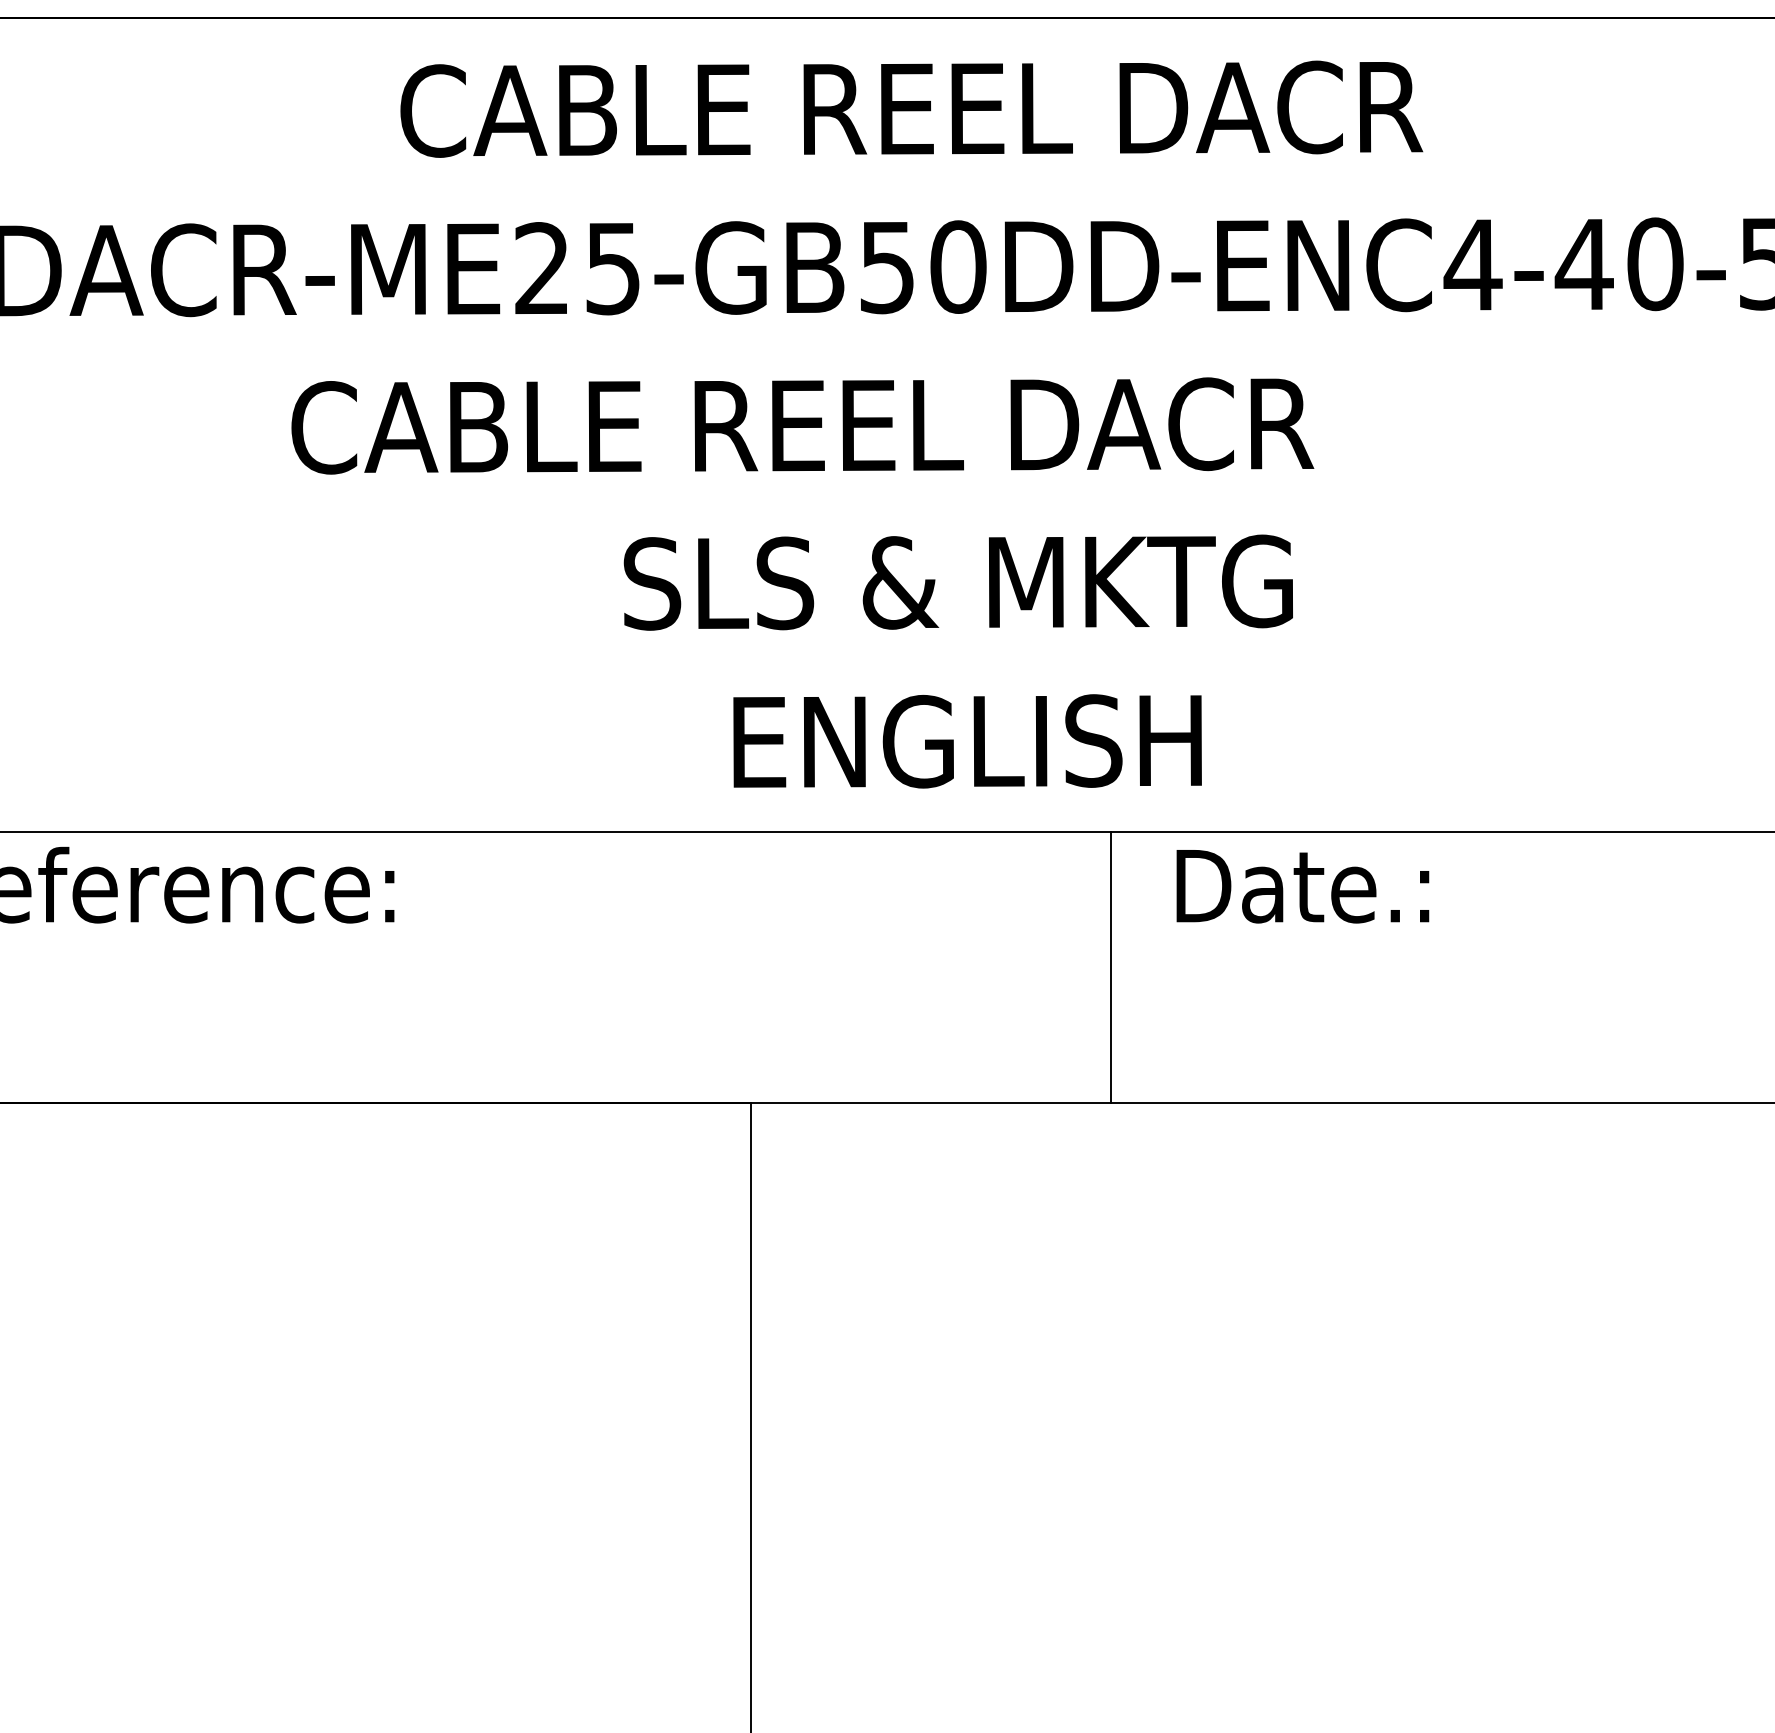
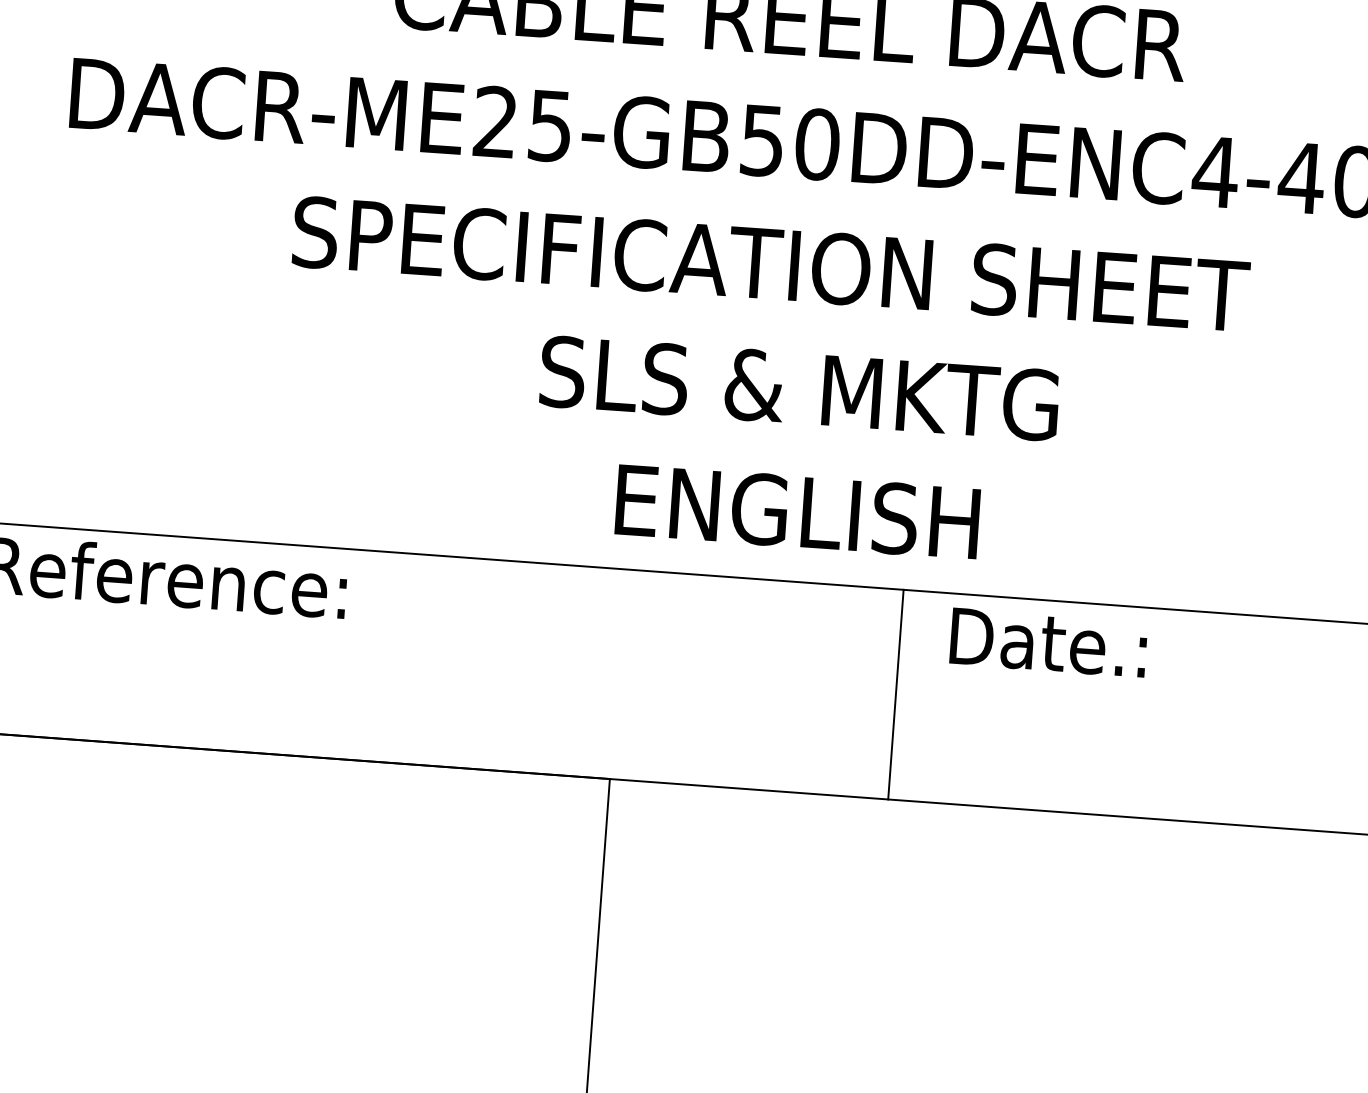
text: (909, 425) -> (770, 264), CABLE REEL DACR -> SPECIFICATION SHEET

